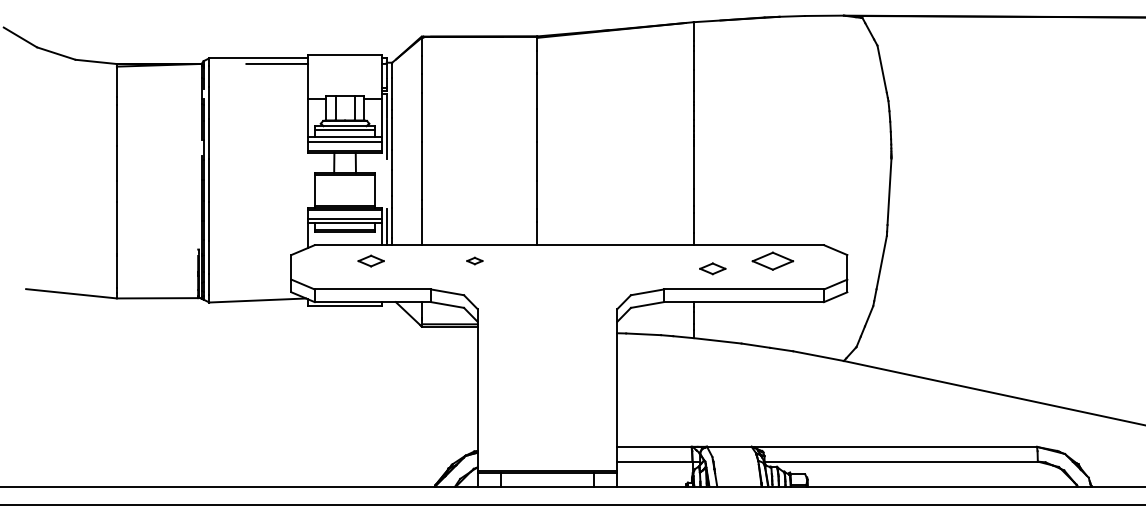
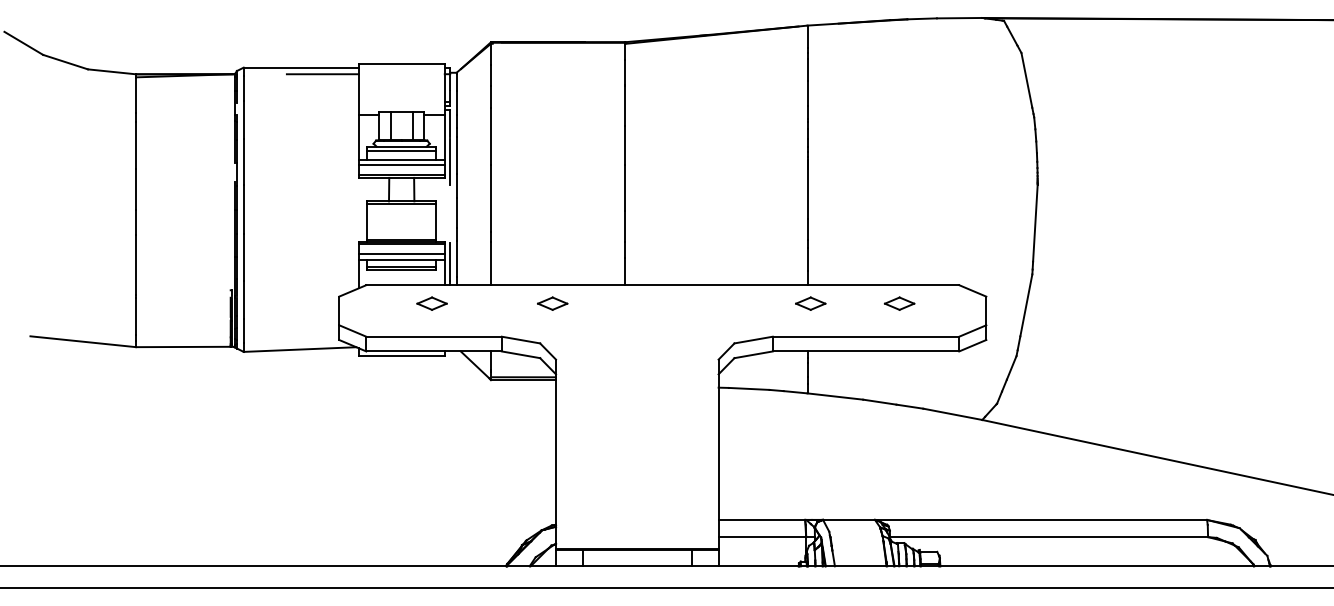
part: (474, 260) -> (552, 303), size x1.67
part: (772, 260) -> (899, 303), size x0.62
part: (712, 268) -> (810, 303), moved

